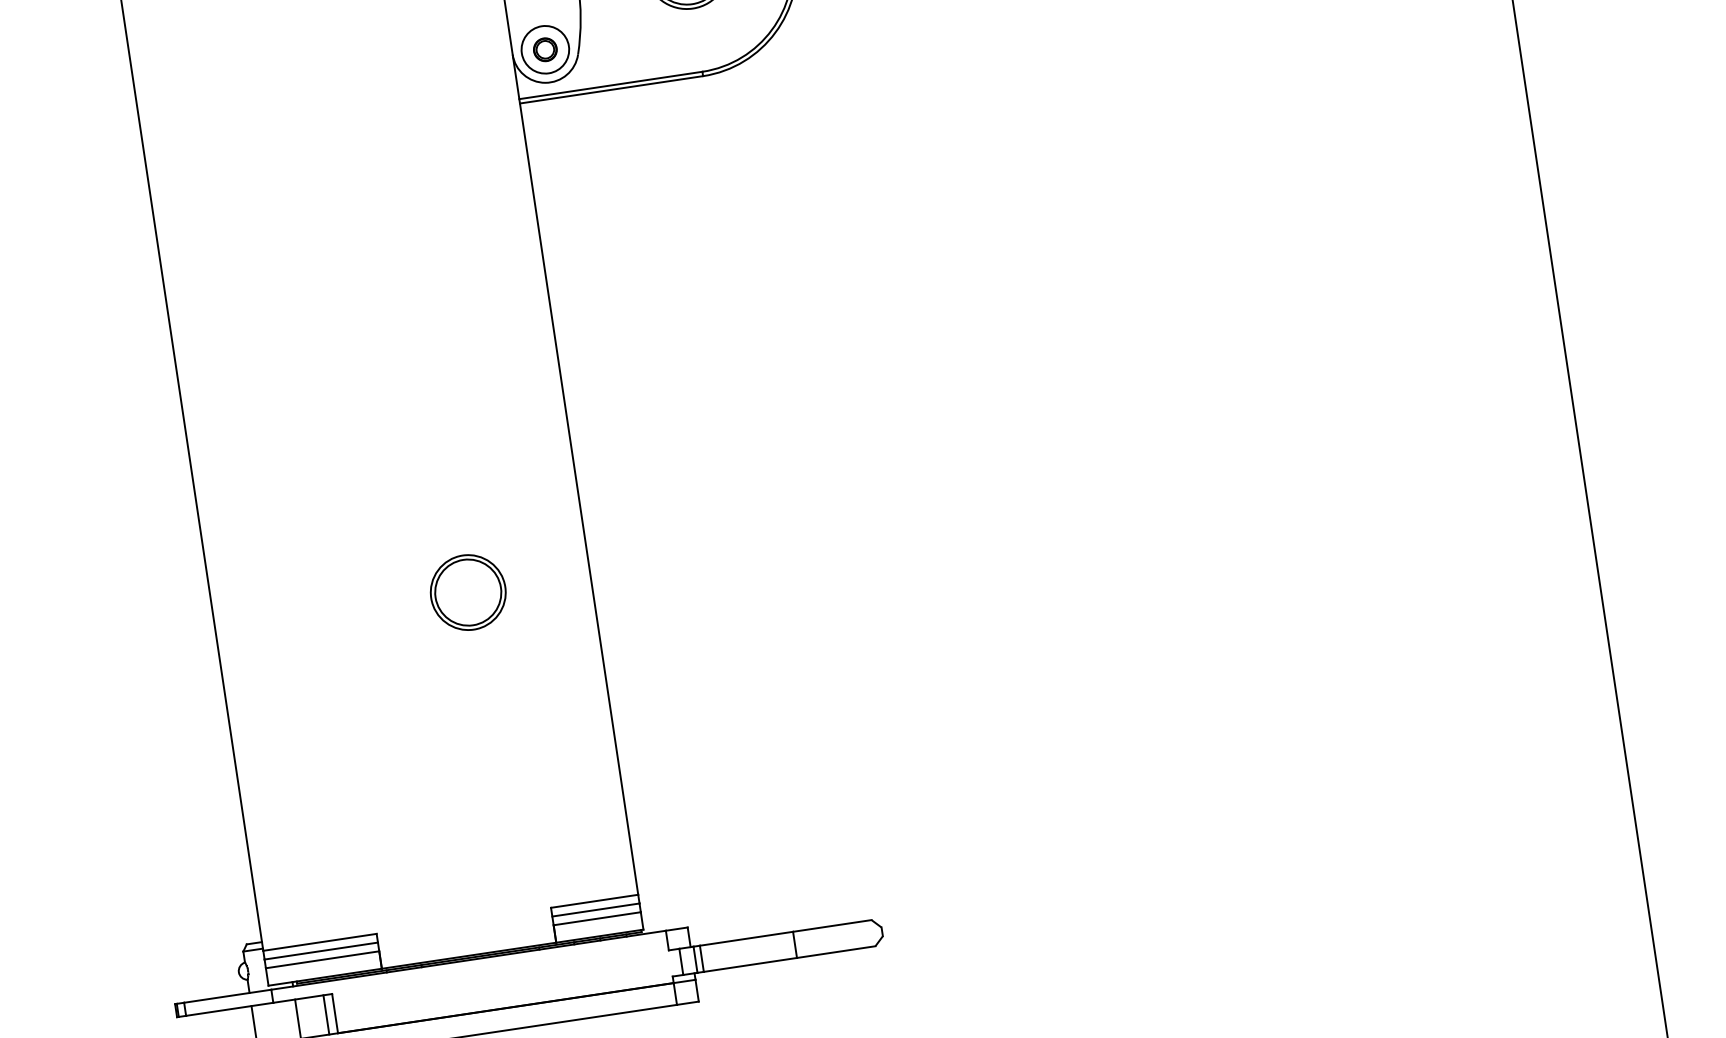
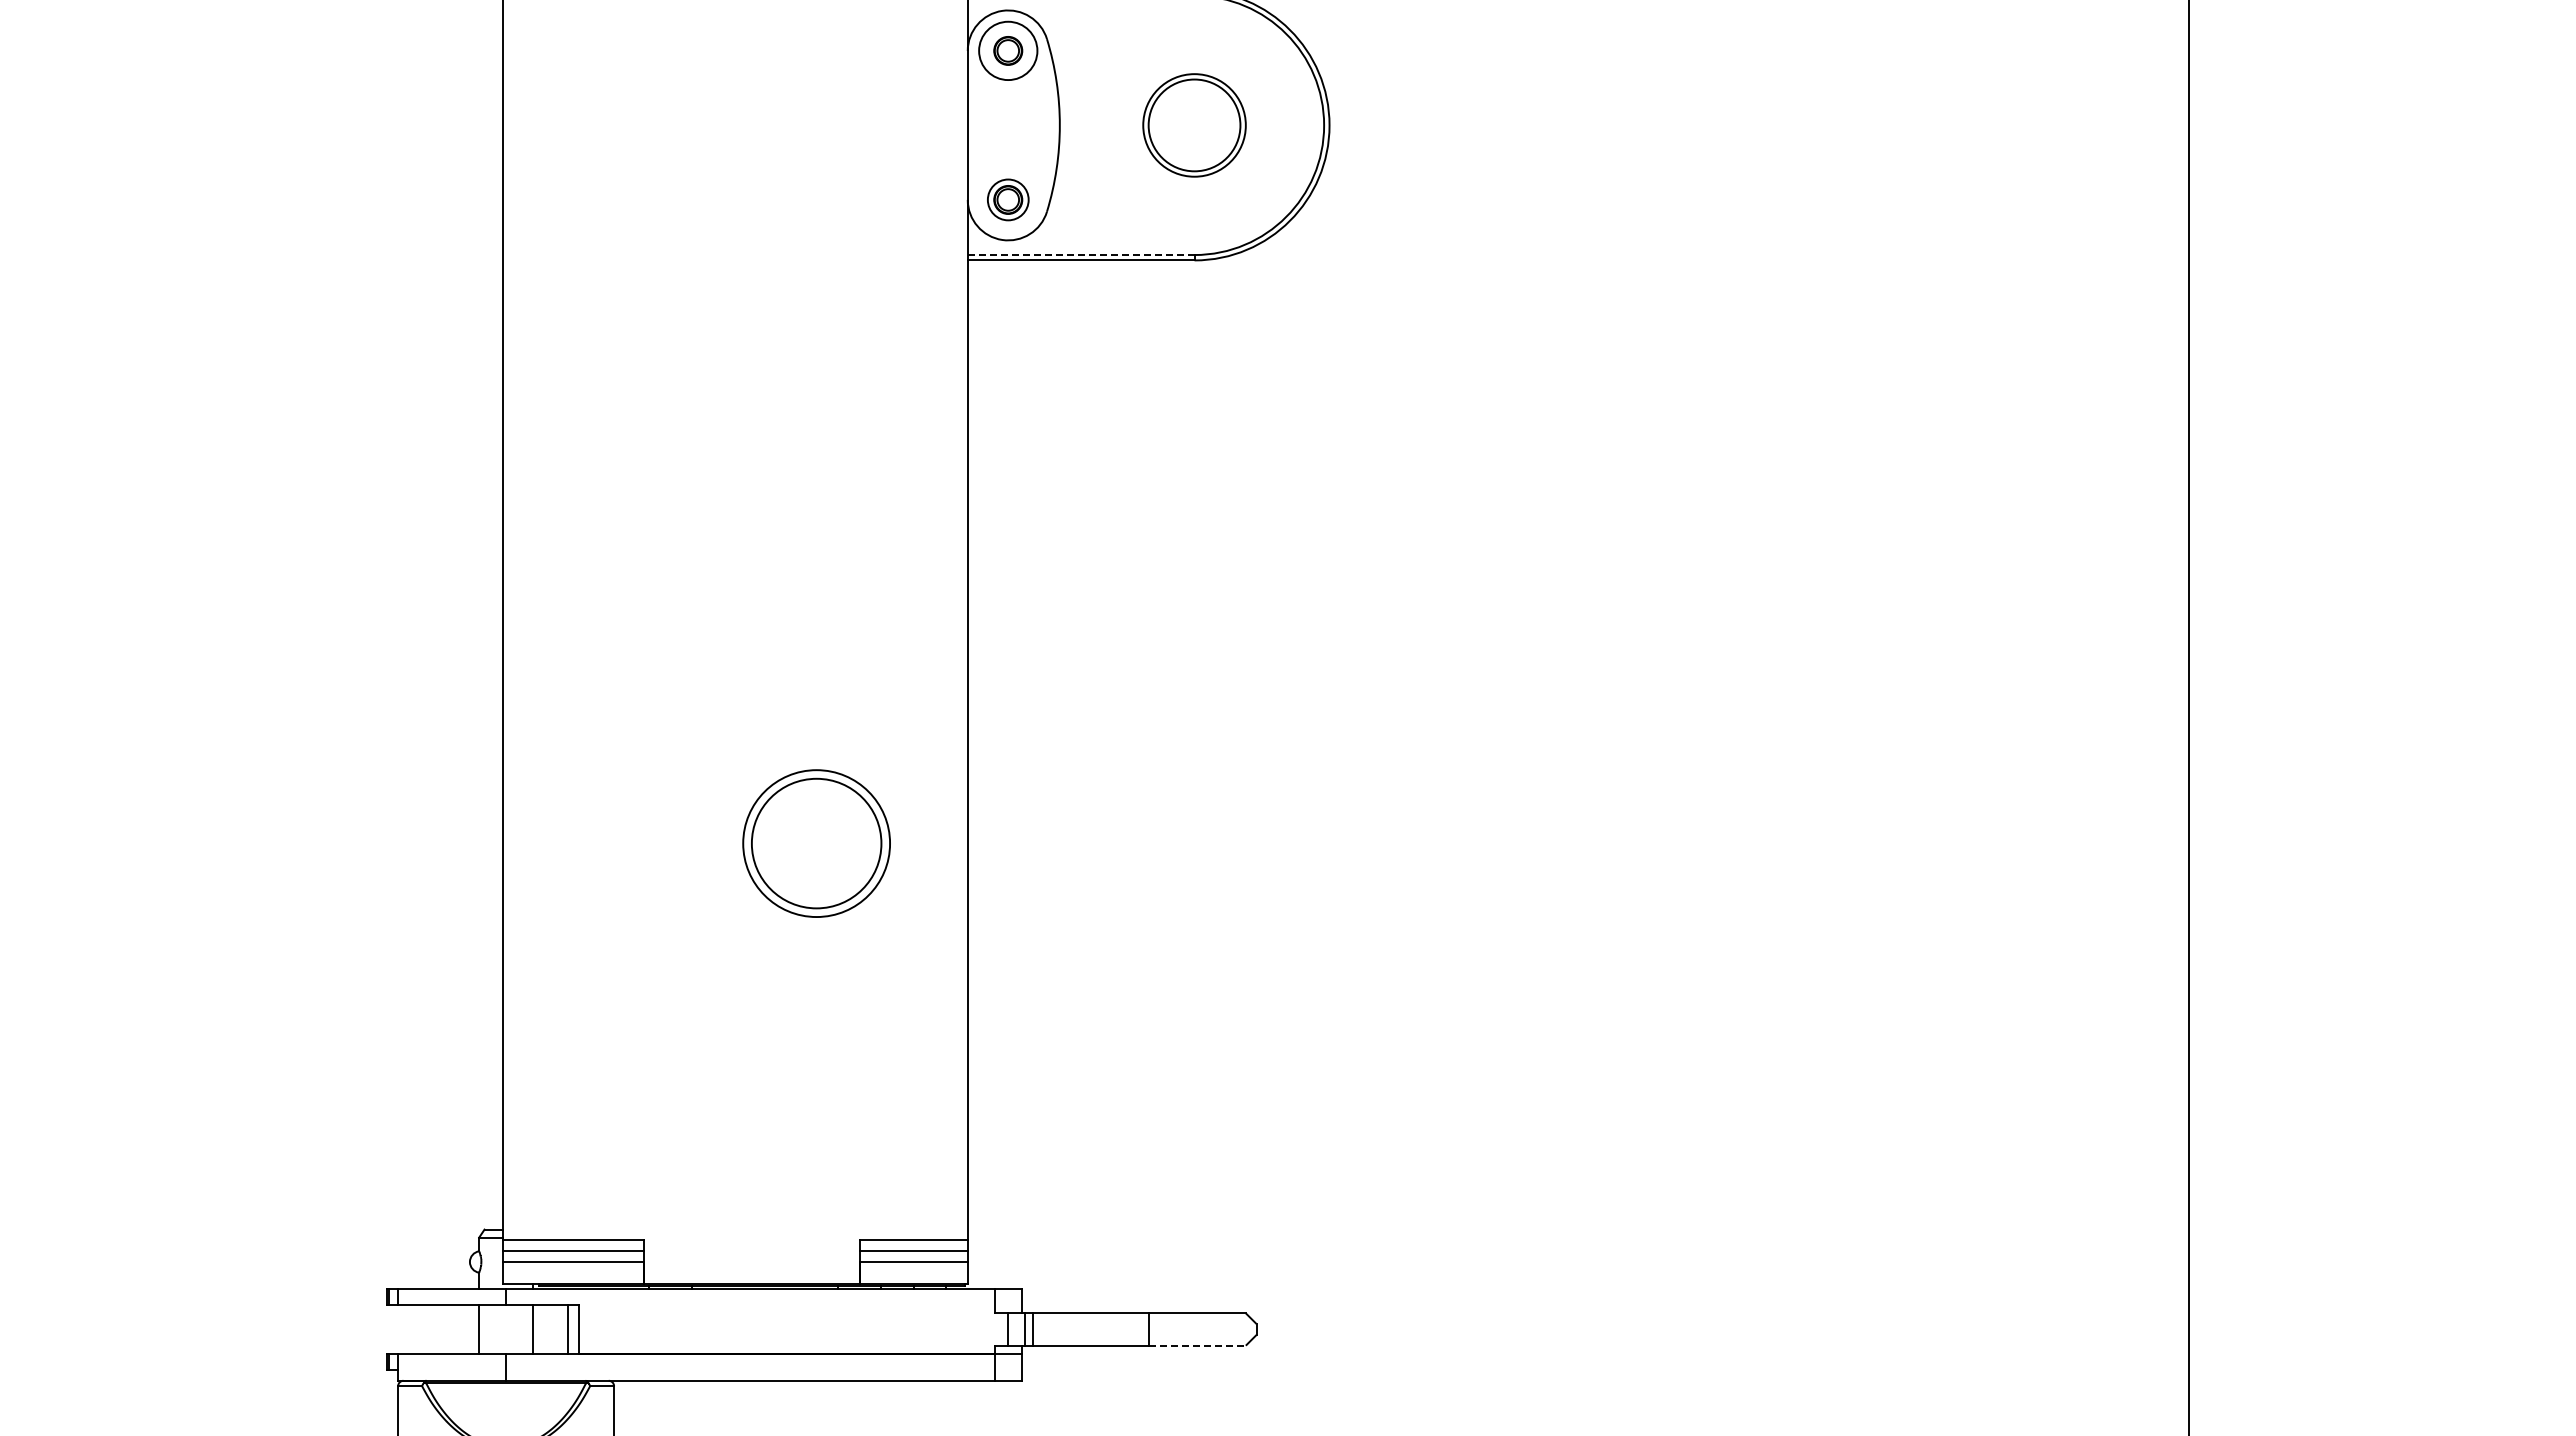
circle: (545, 49) -> (1008, 199), size x0.7
line: (611, 85) -> (1081, 255), solid -> dashed
part: (468, 592) -> (816, 843), size x1.6
line: (836, 951) -> (1197, 1345), solid -> dashed

